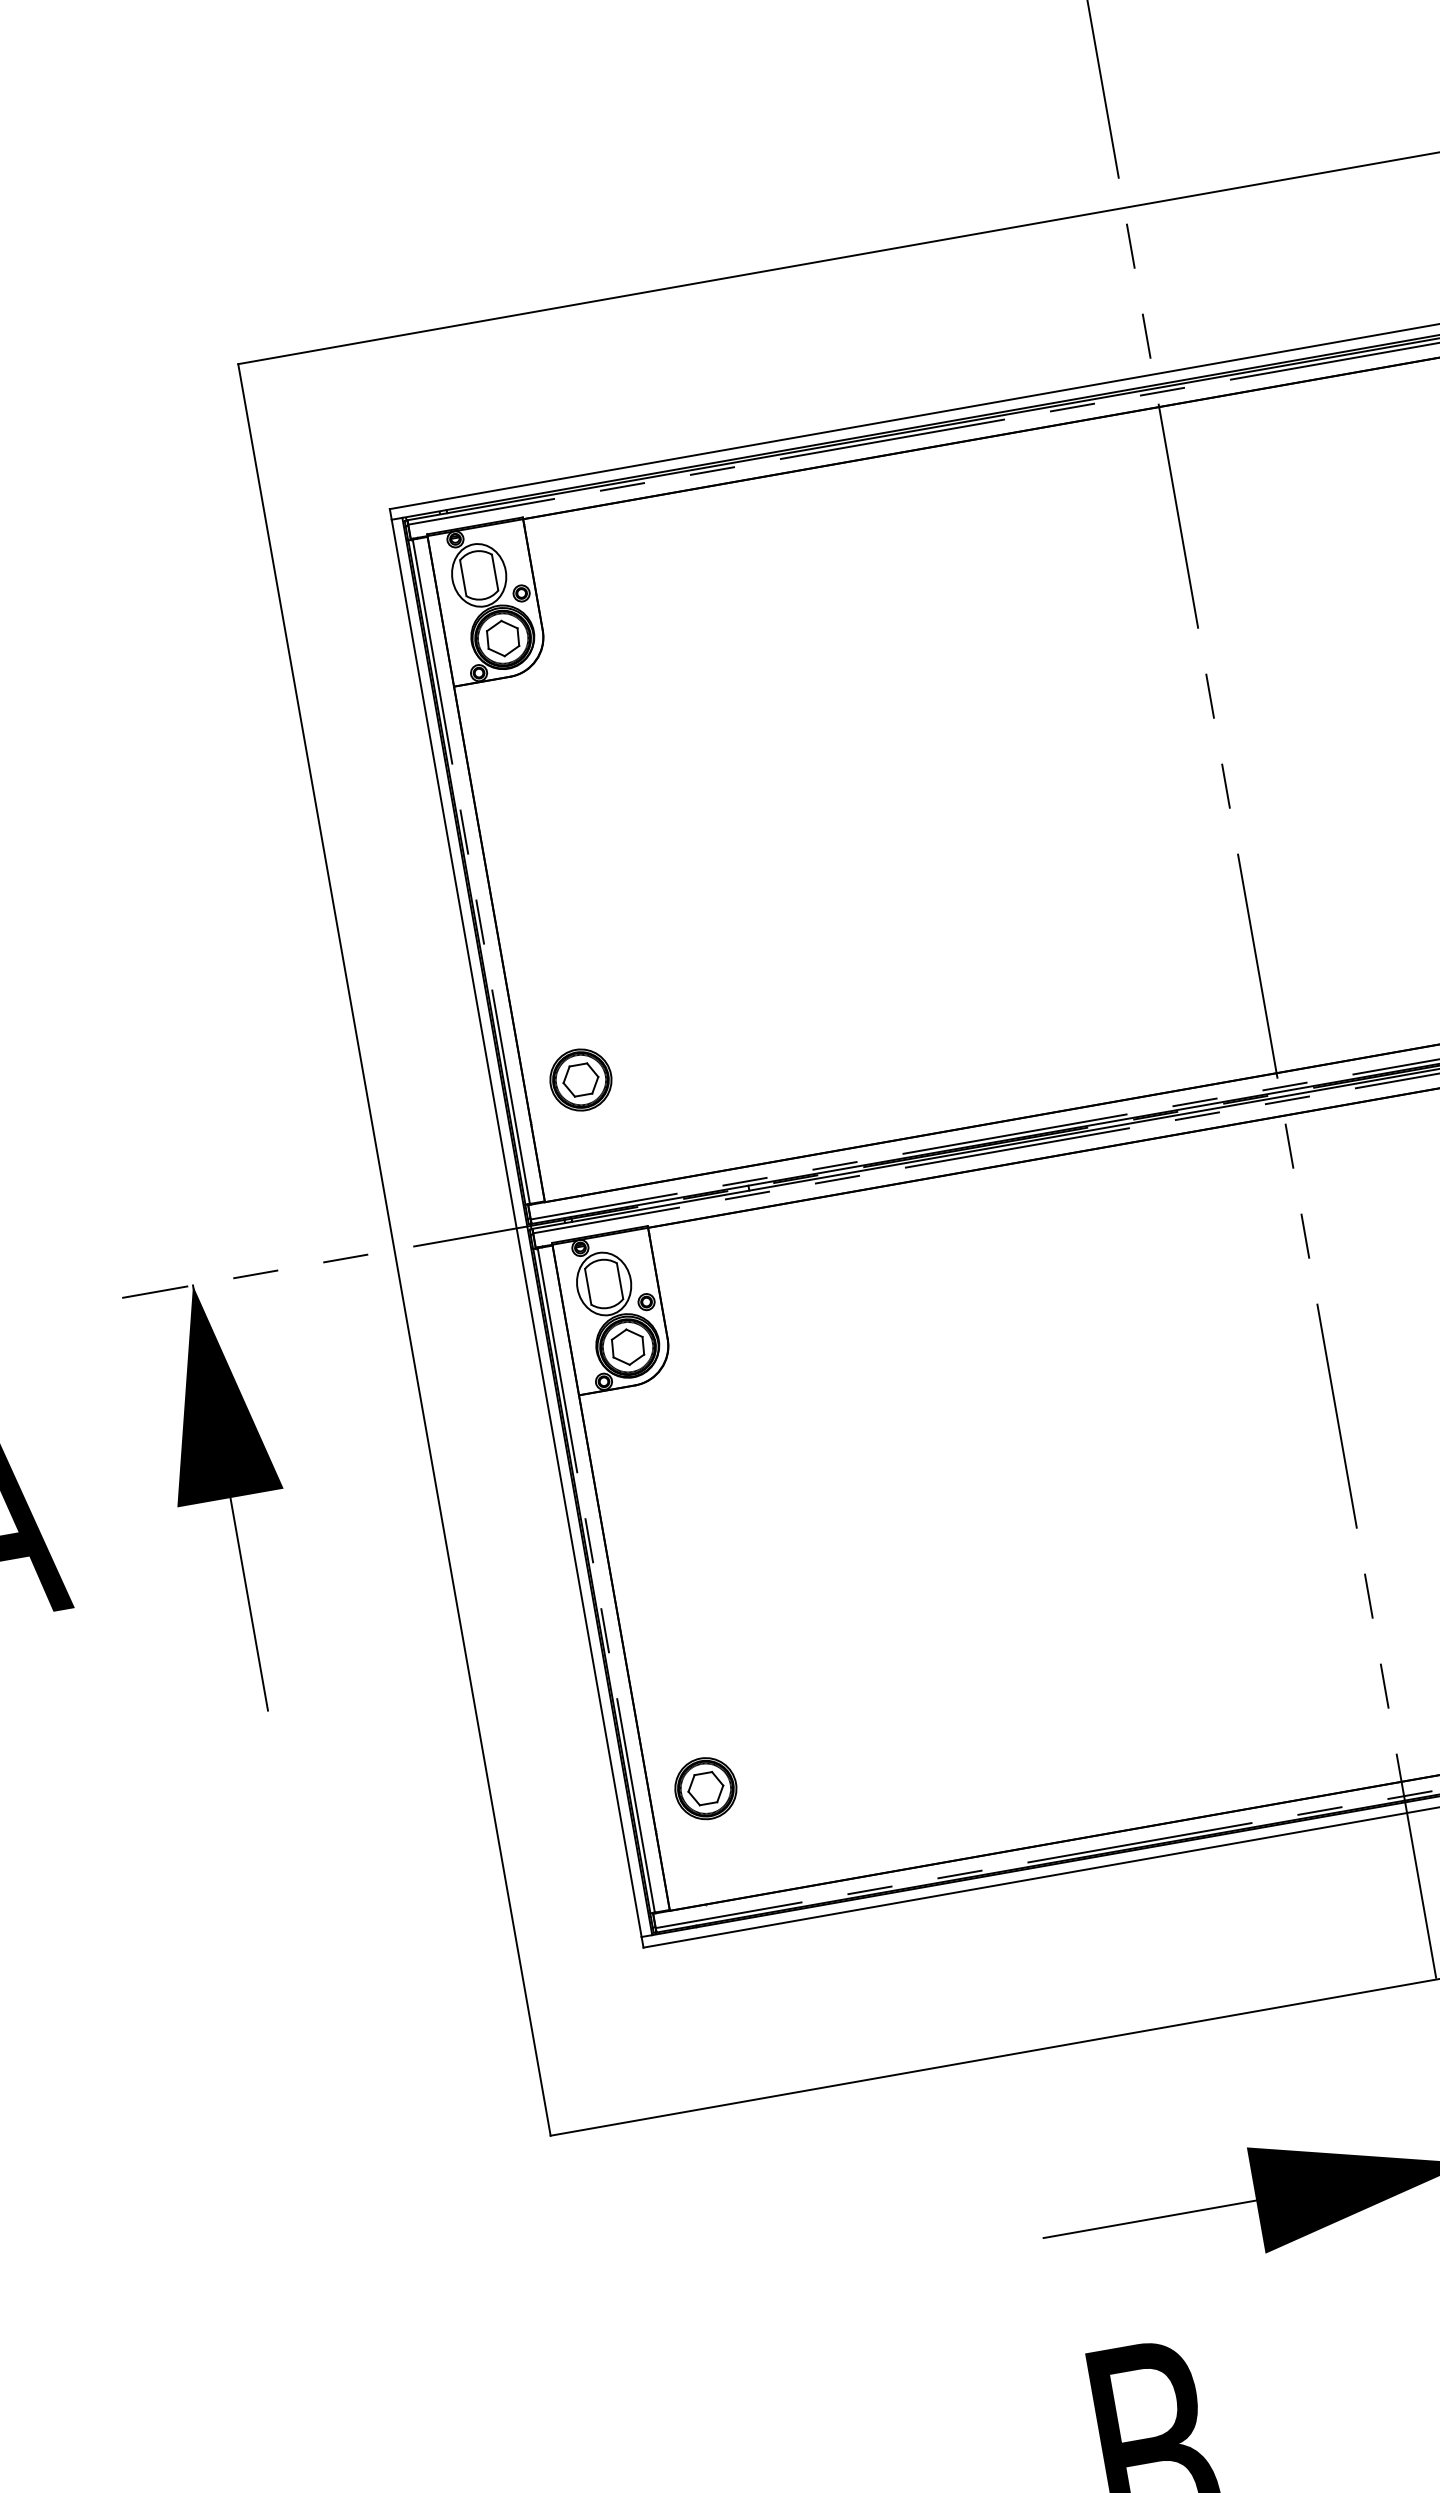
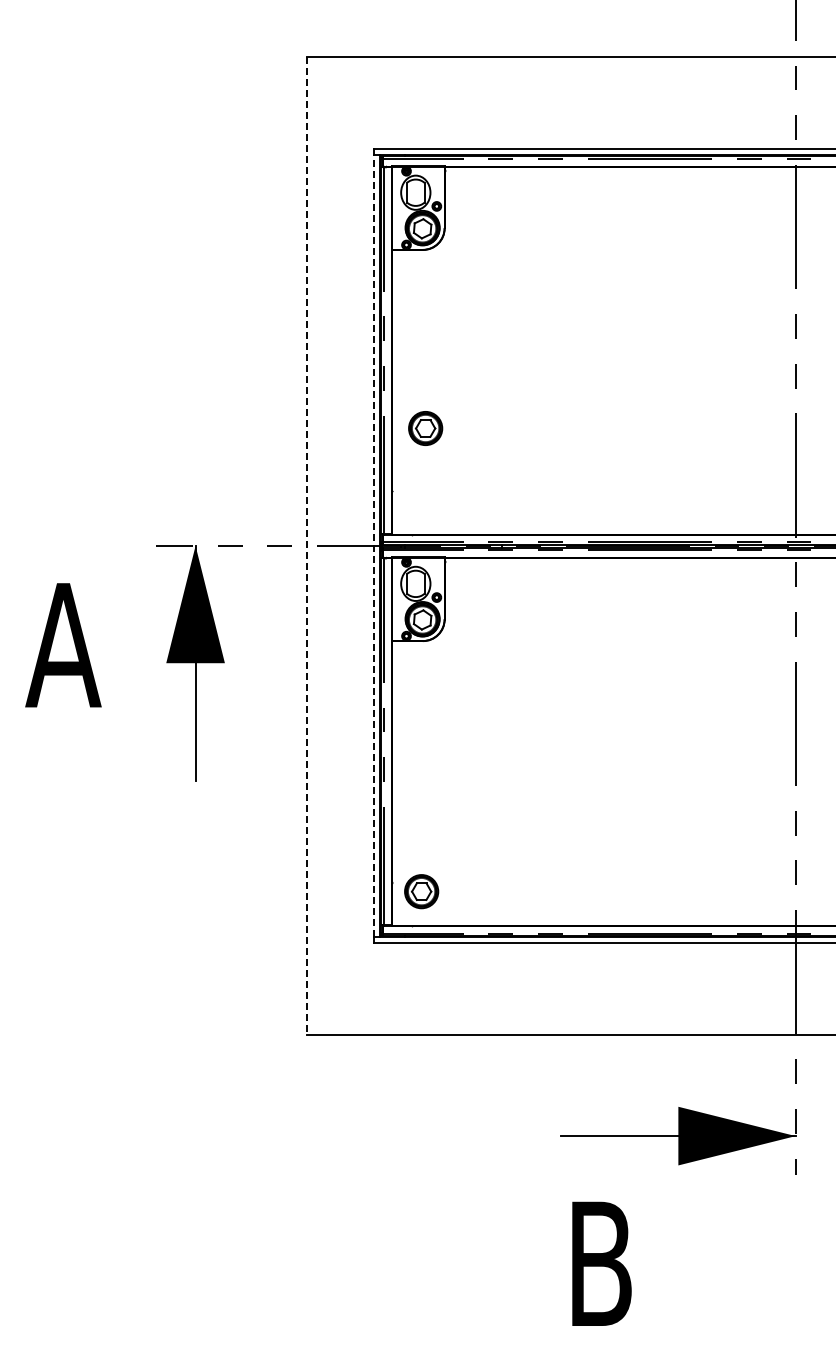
part: (580, 1080) -> (425, 428), moved
line: (517, 1227) -> (374, 545), solid -> dashed
line: (393, 1249) -> (306, 545), solid -> dashed
part: (705, 1788) -> (421, 891), moved

